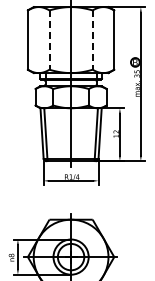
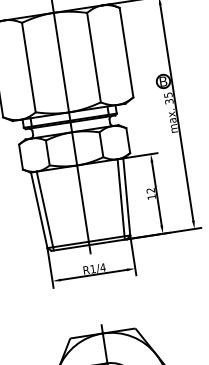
line: (49, 40) -> (28, 68), dashed -> solid
line: (92, 40) -> (93, 58), dashed -> solid

